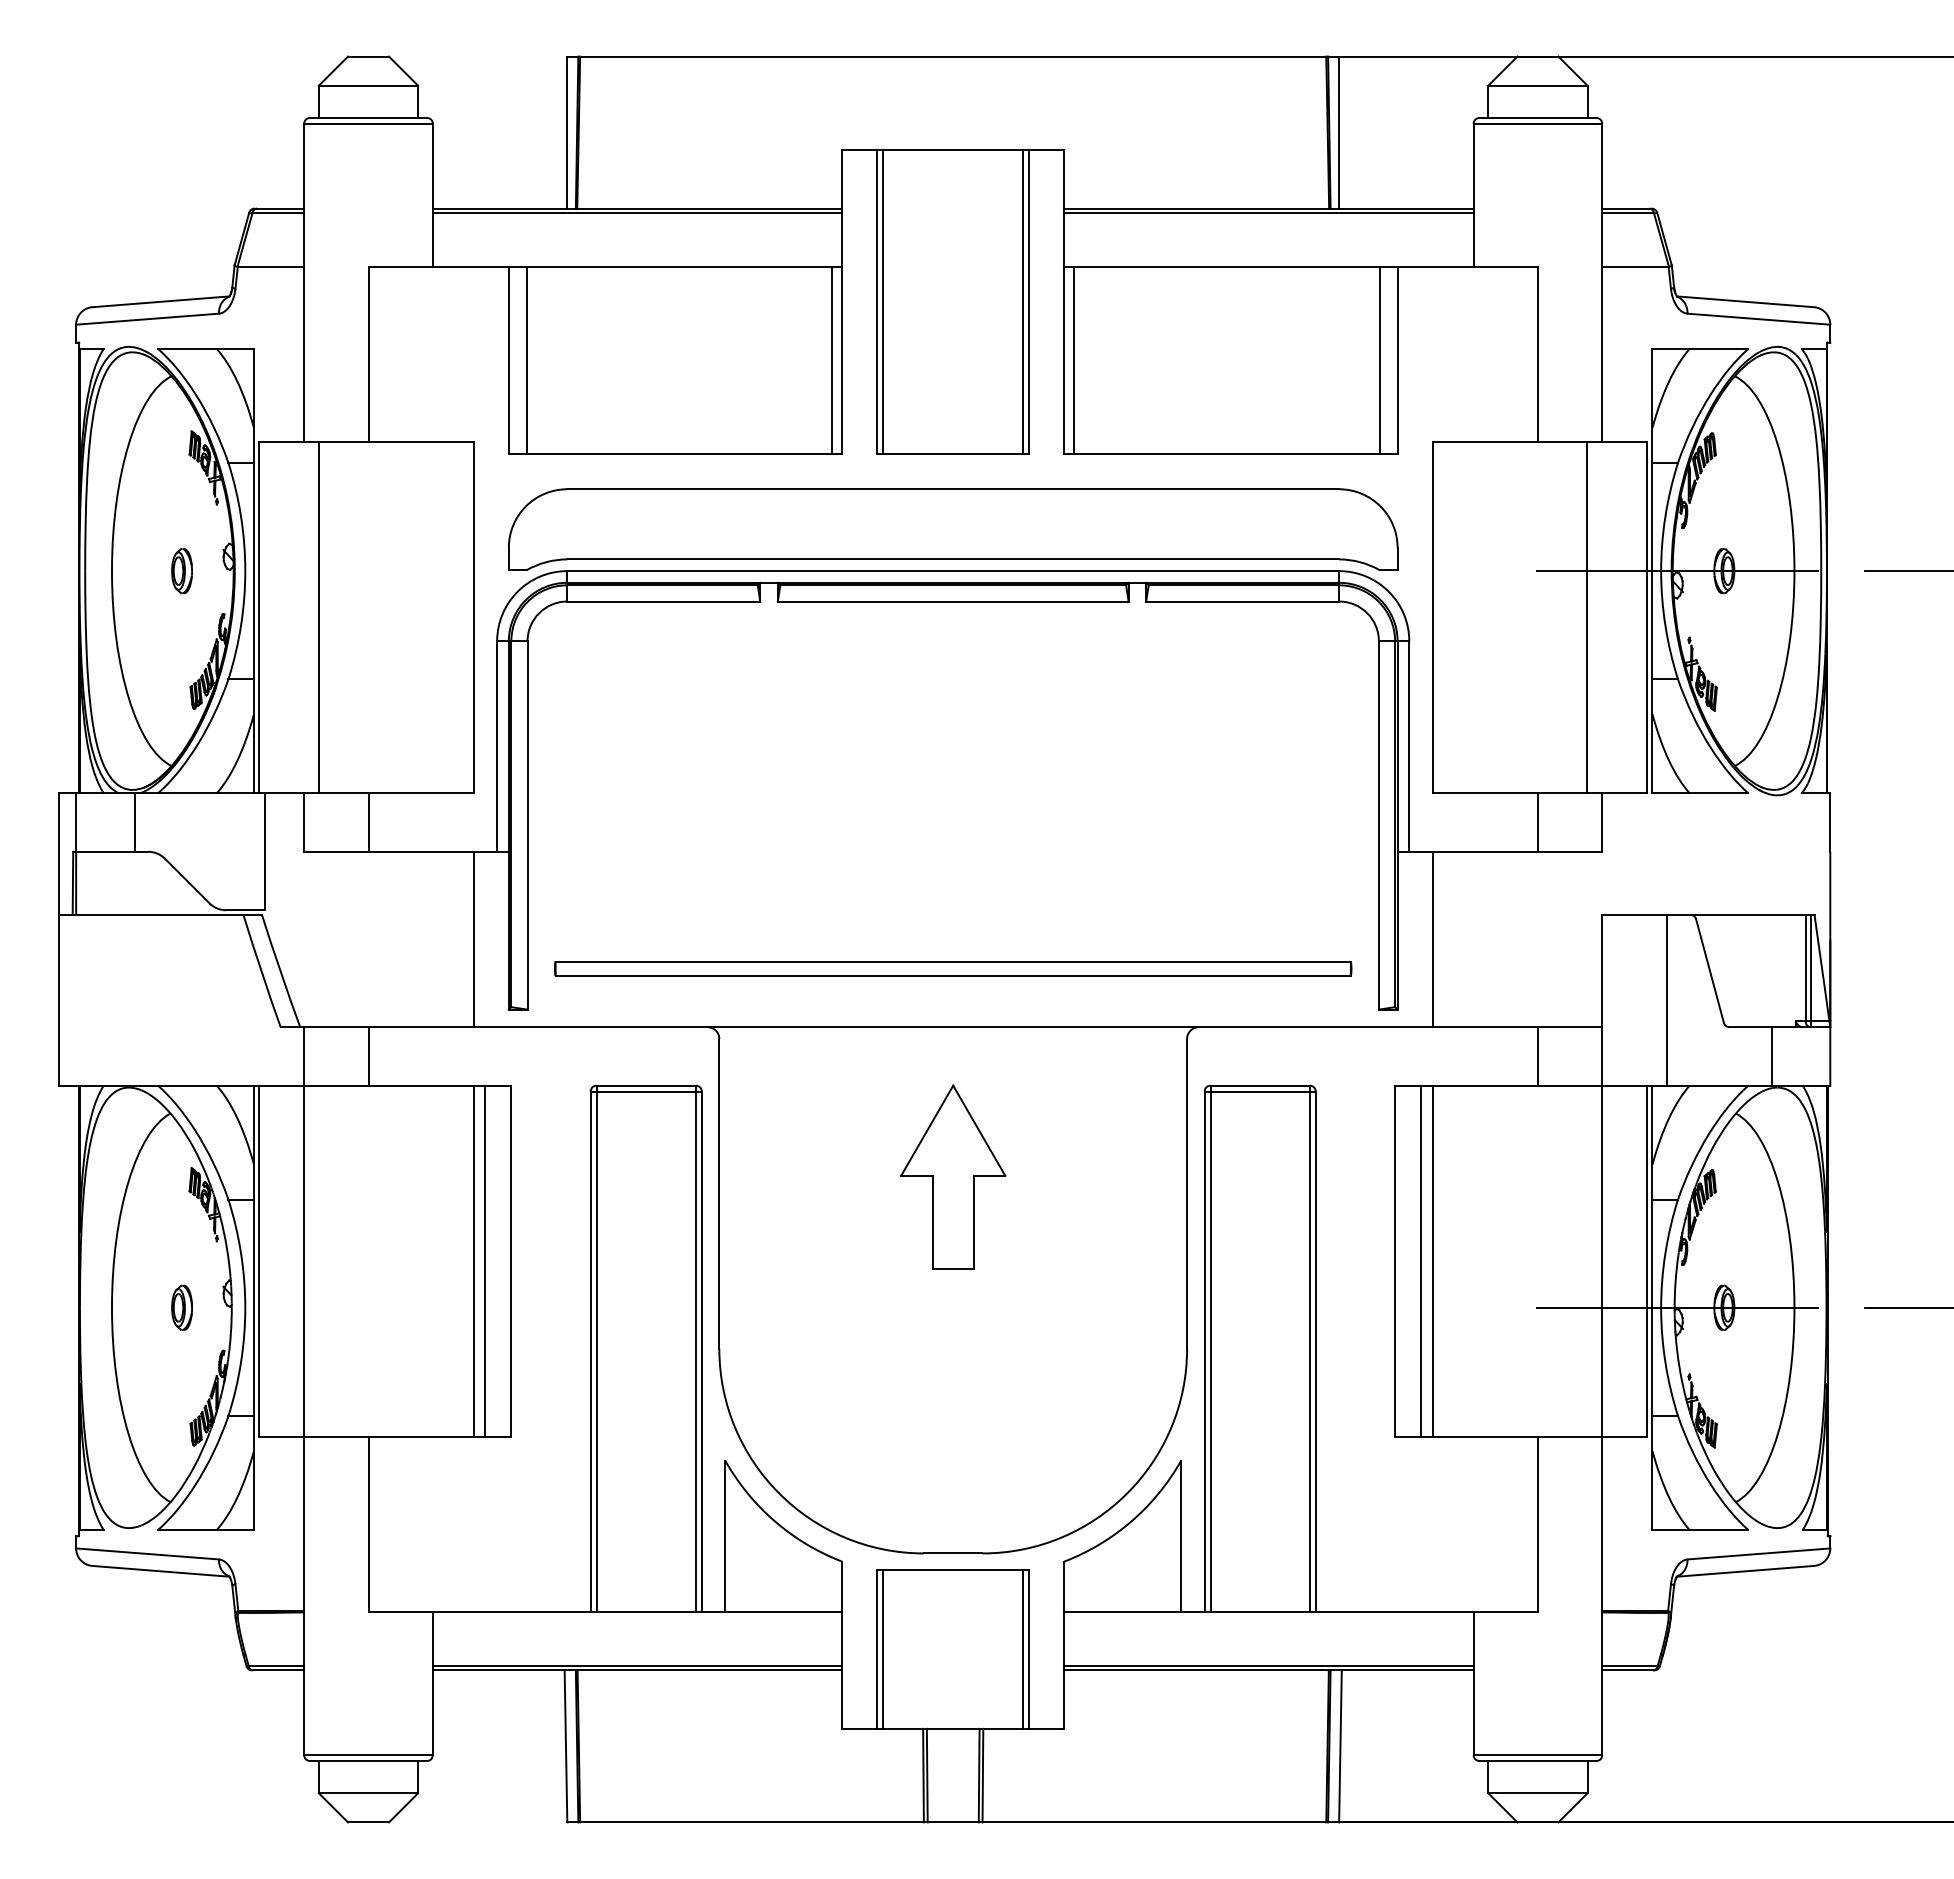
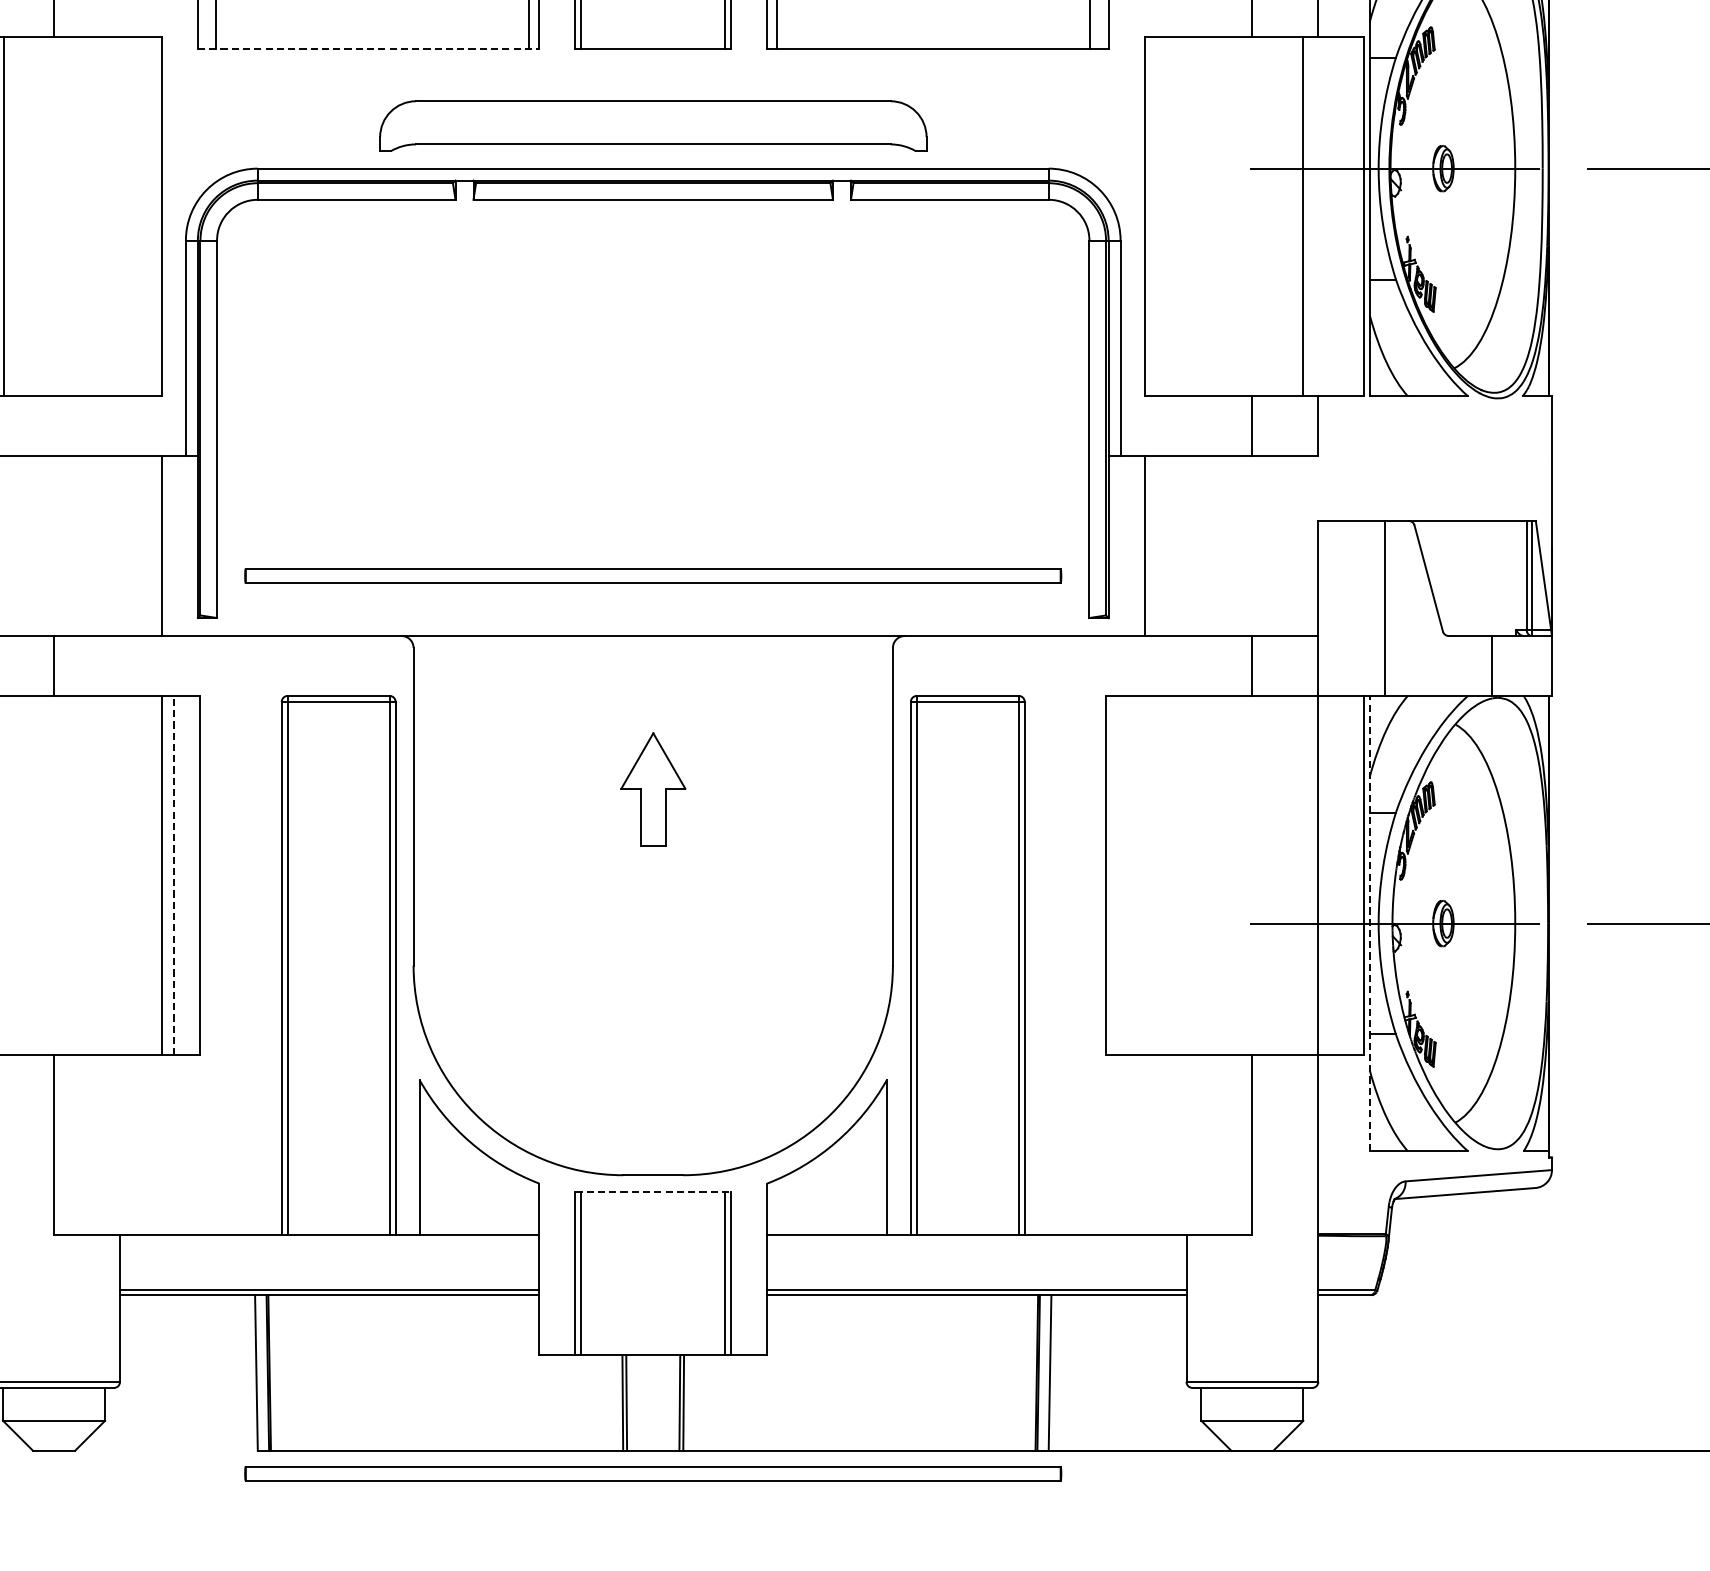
line: (675, 454) -> (368, 49), solid -> dashed
part: (953, 529) -> (653, 126), size x0.6
line: (368, 822) -> (54, 426), removed
part: (953, 1176) -> (653, 788), size x0.6
line: (485, 1260) -> (173, 875), solid -> dashed
line: (1421, 1260) -> (1133, 875), removed
line: (1432, 1260) -> (1144, 875), removed
line: (1652, 1307) -> (1369, 923), solid -> dashed
line: (953, 1569) -> (653, 1191), solid -> dashed
part: (953, 1844) -> (653, 1473), added

